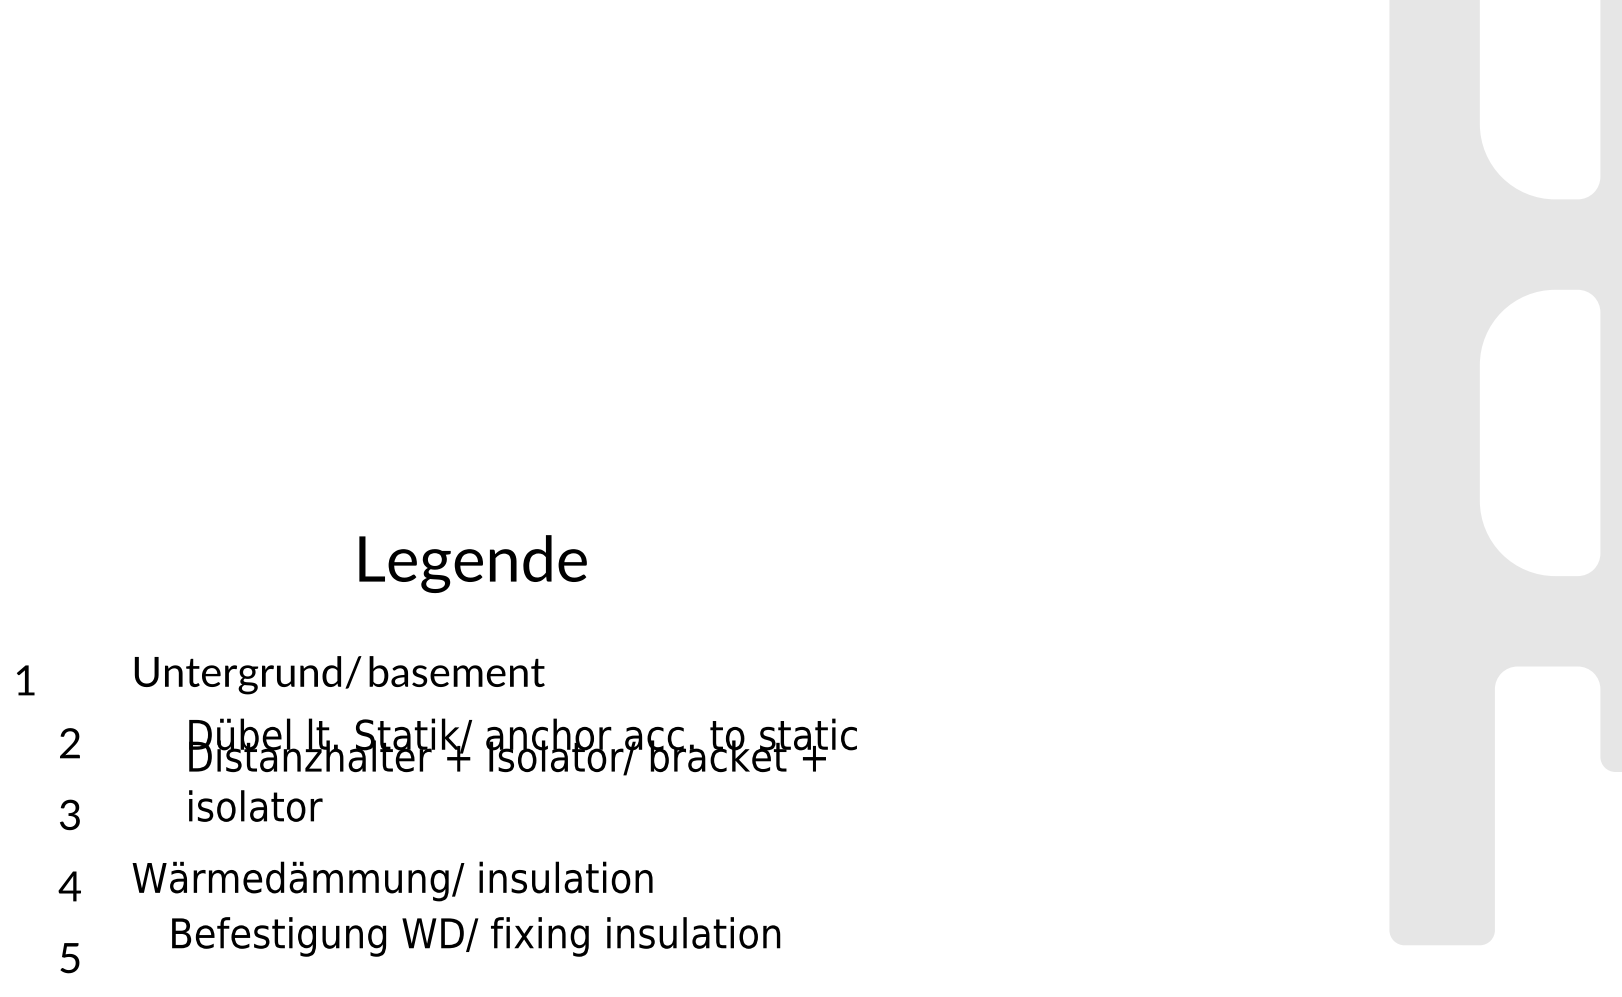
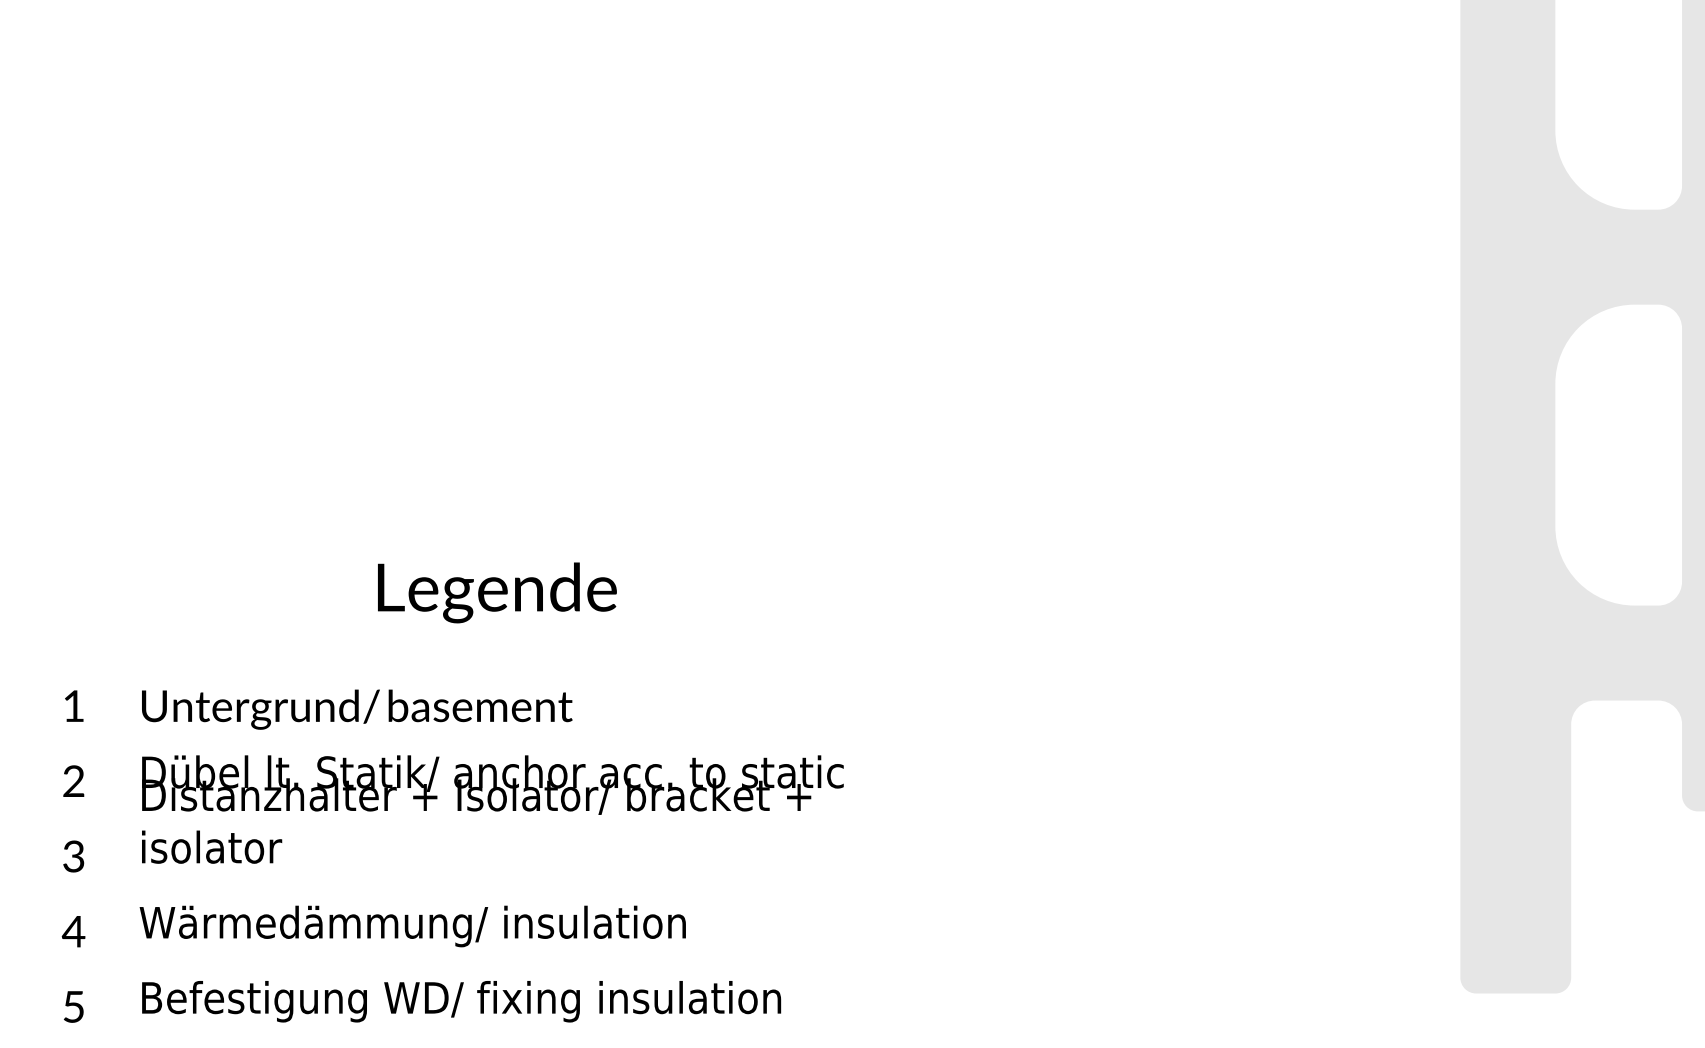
text: (25, 679) -> (74, 705), moved
text: (522, 770) -> (492, 809), moved
text: (476, 936) -> (461, 1001), moved

